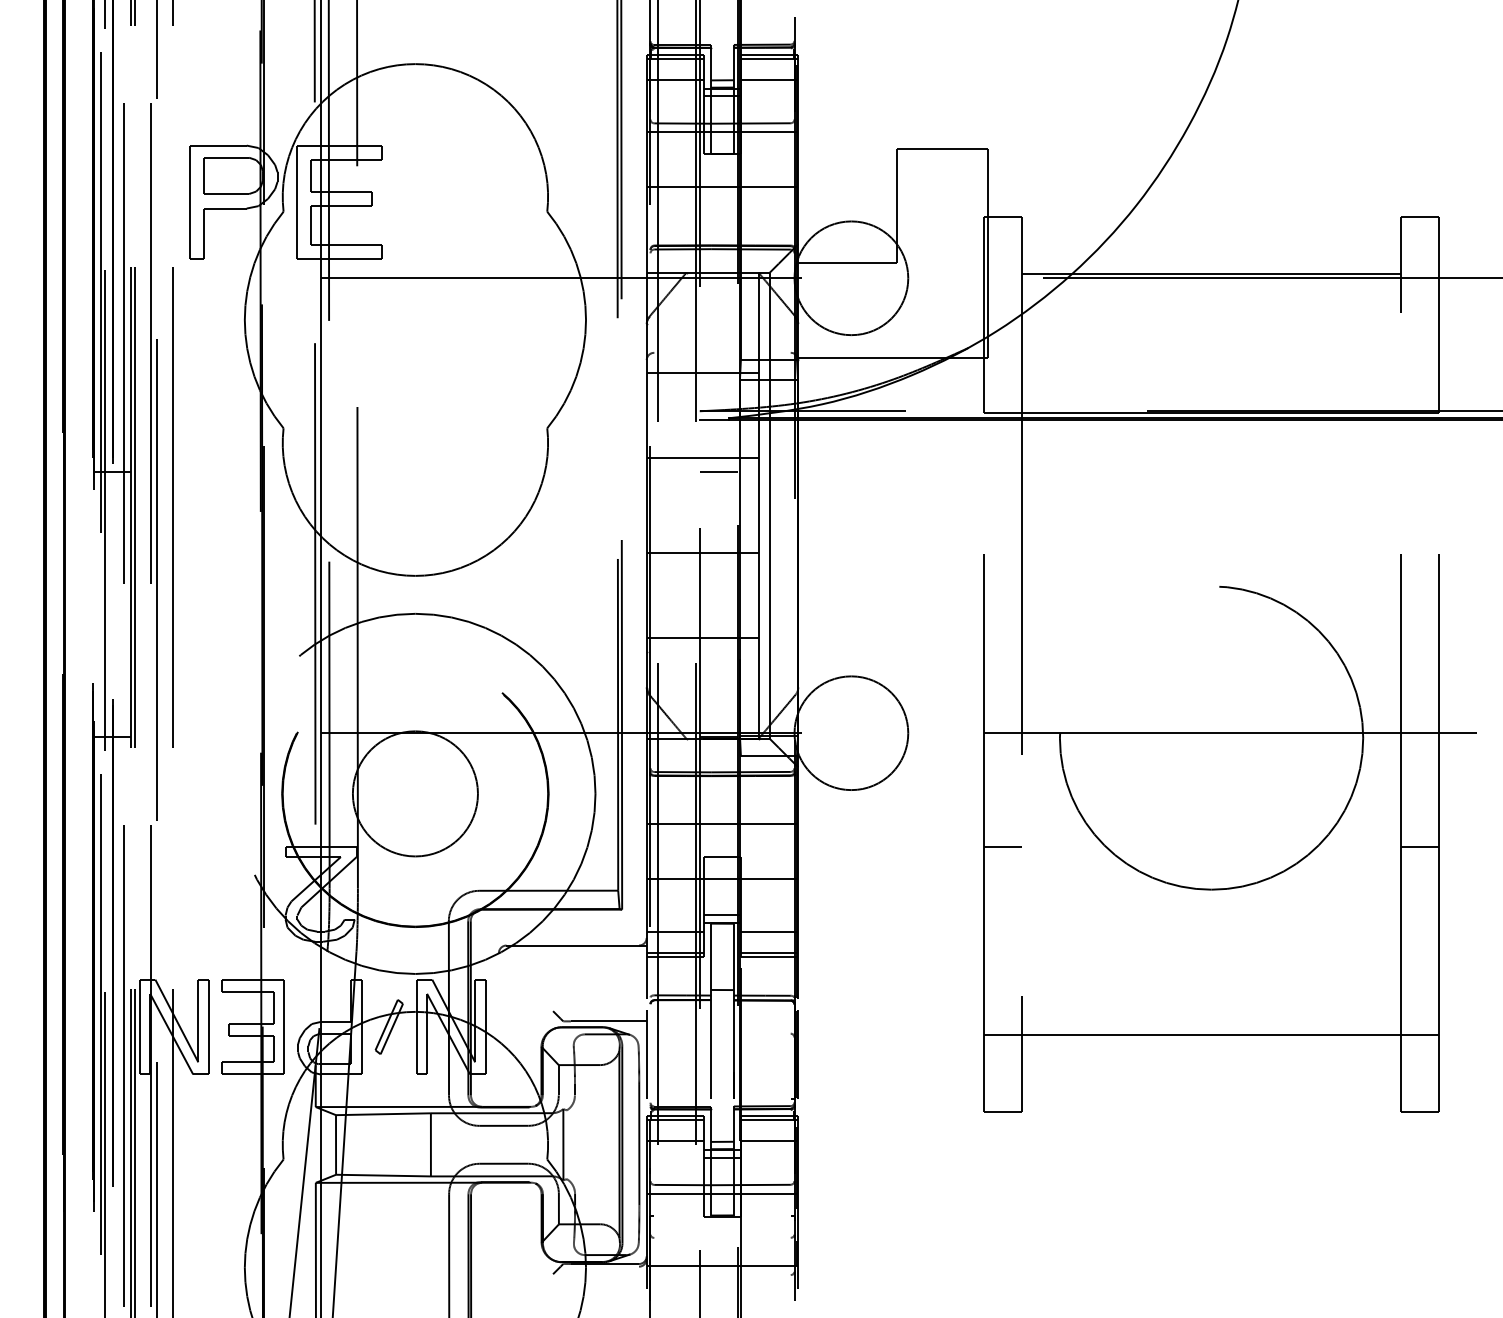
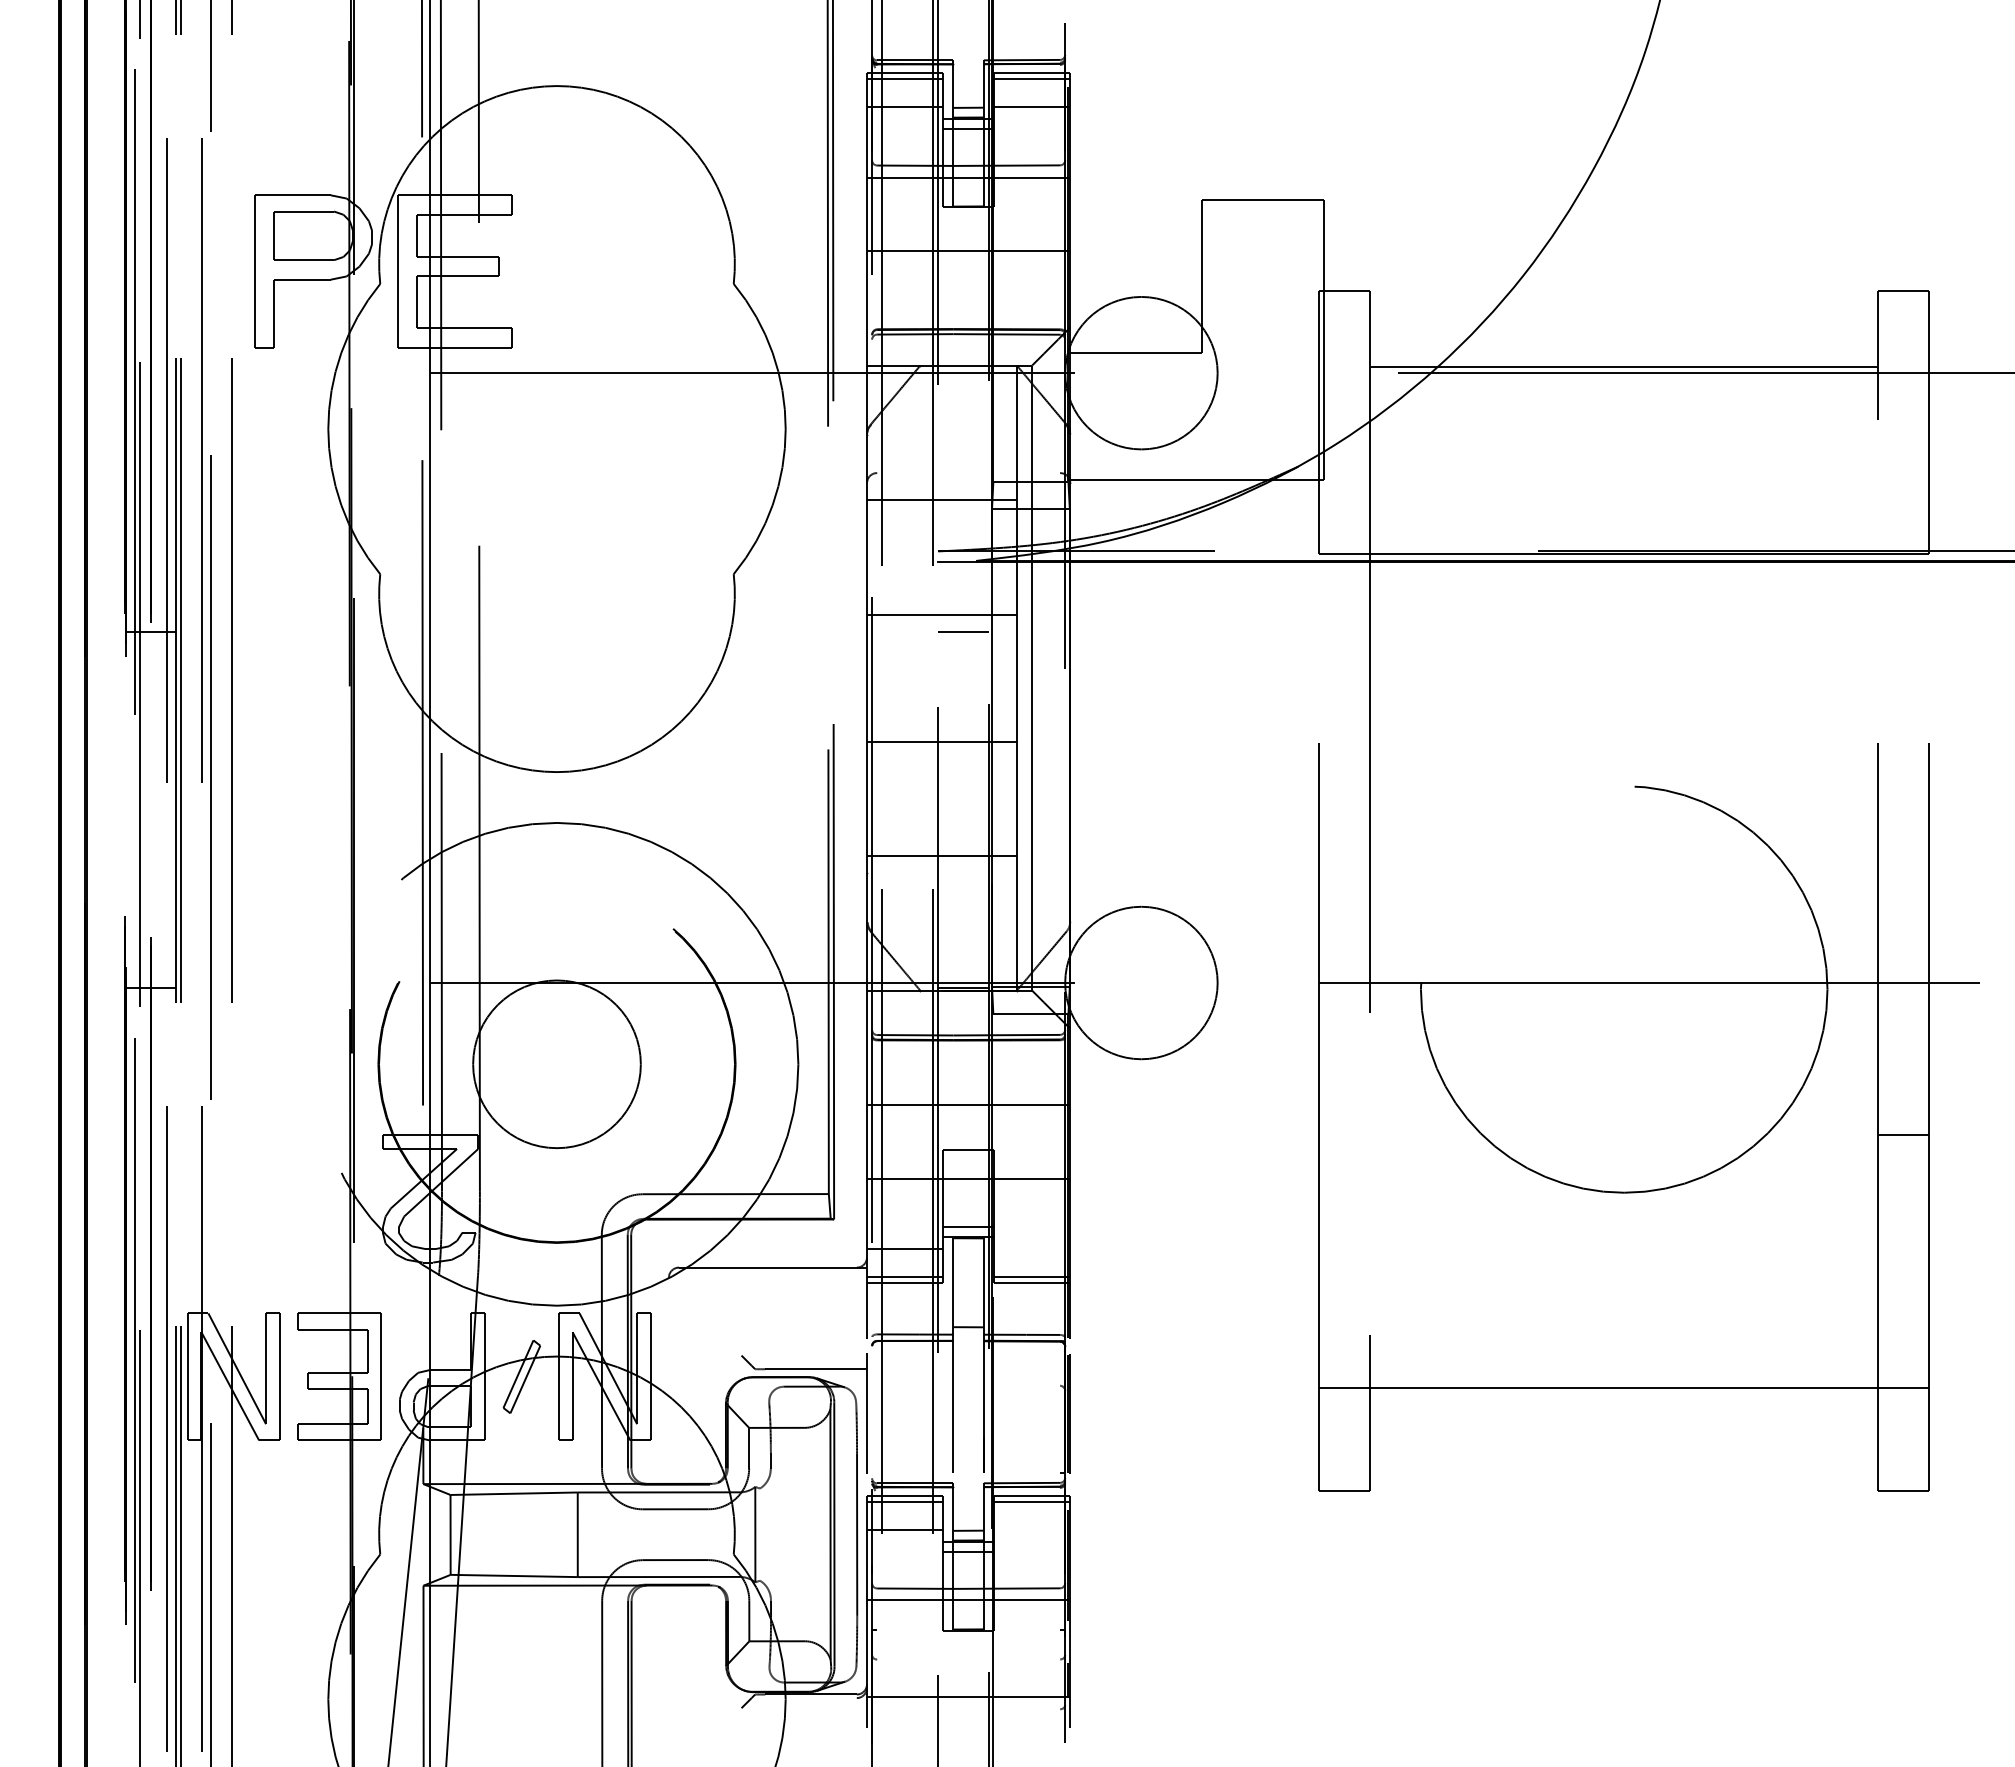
line: (1002, 846) -> (1344, 1135), removed
line: (770, 932) -> (1032, 1249), removed
line: (770, 1141) -> (1032, 1530), removed

